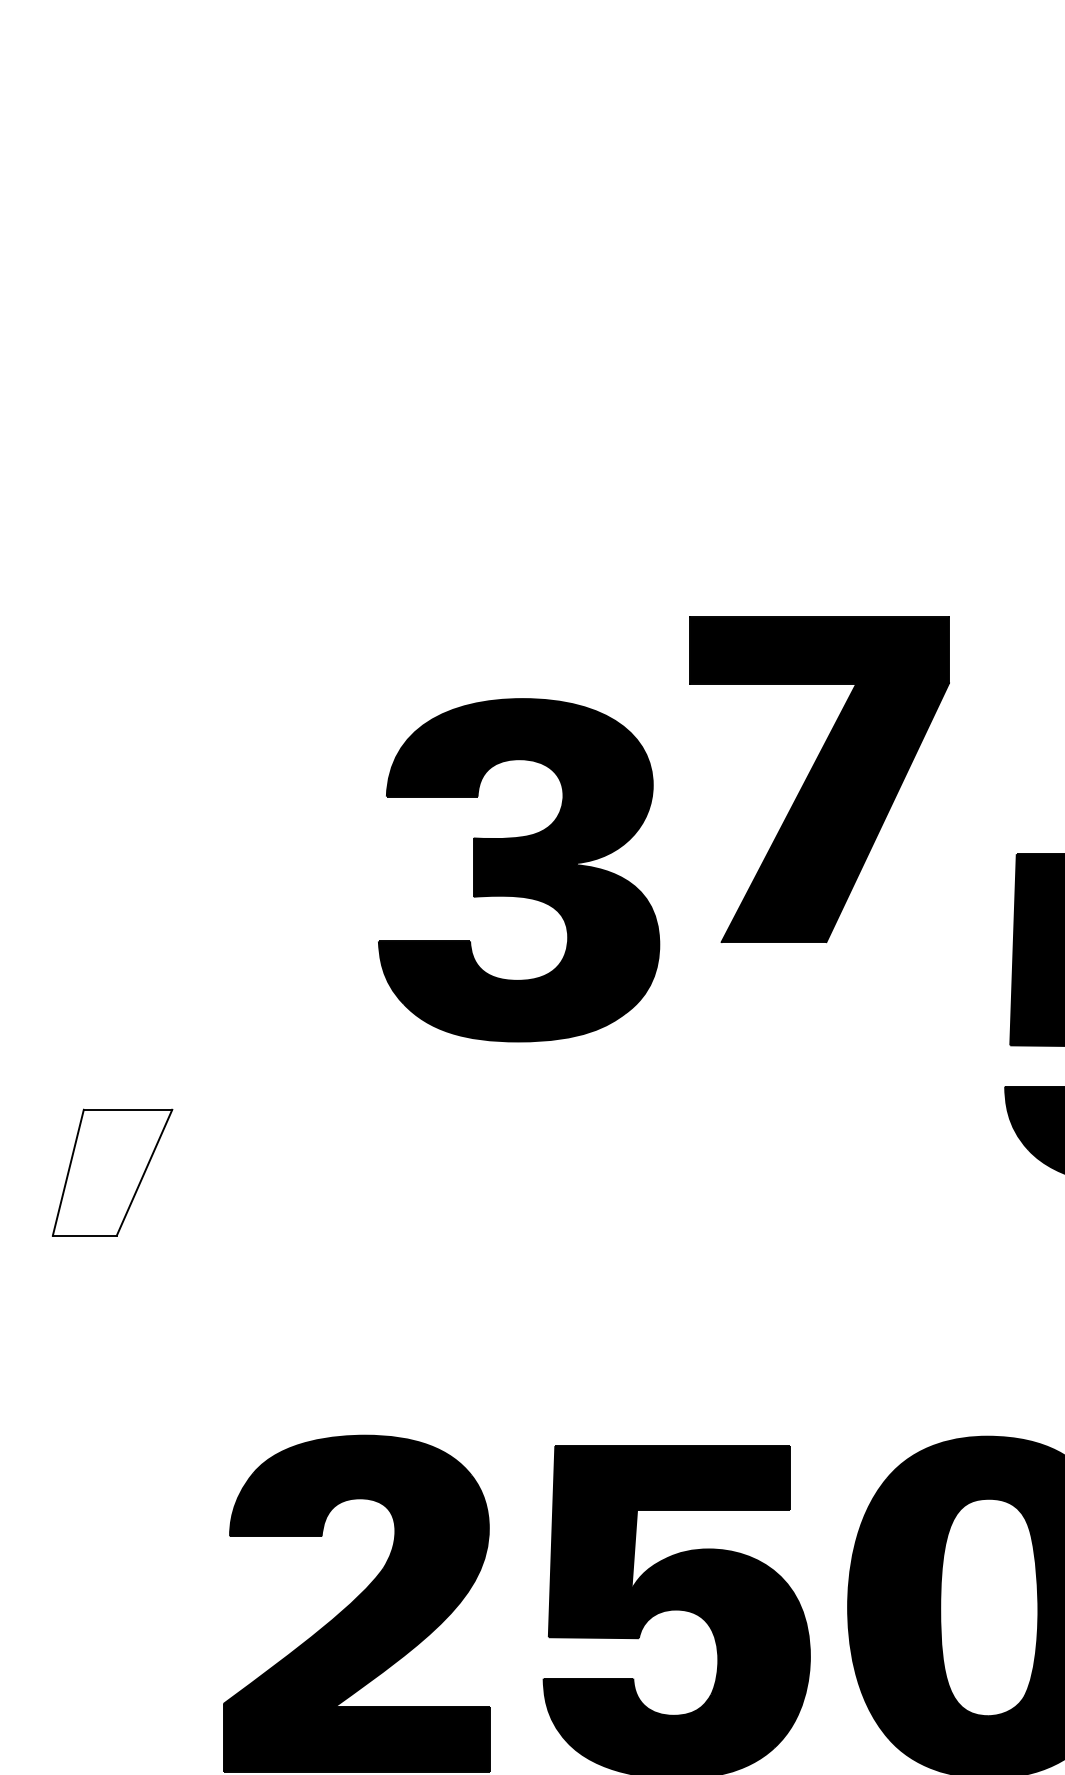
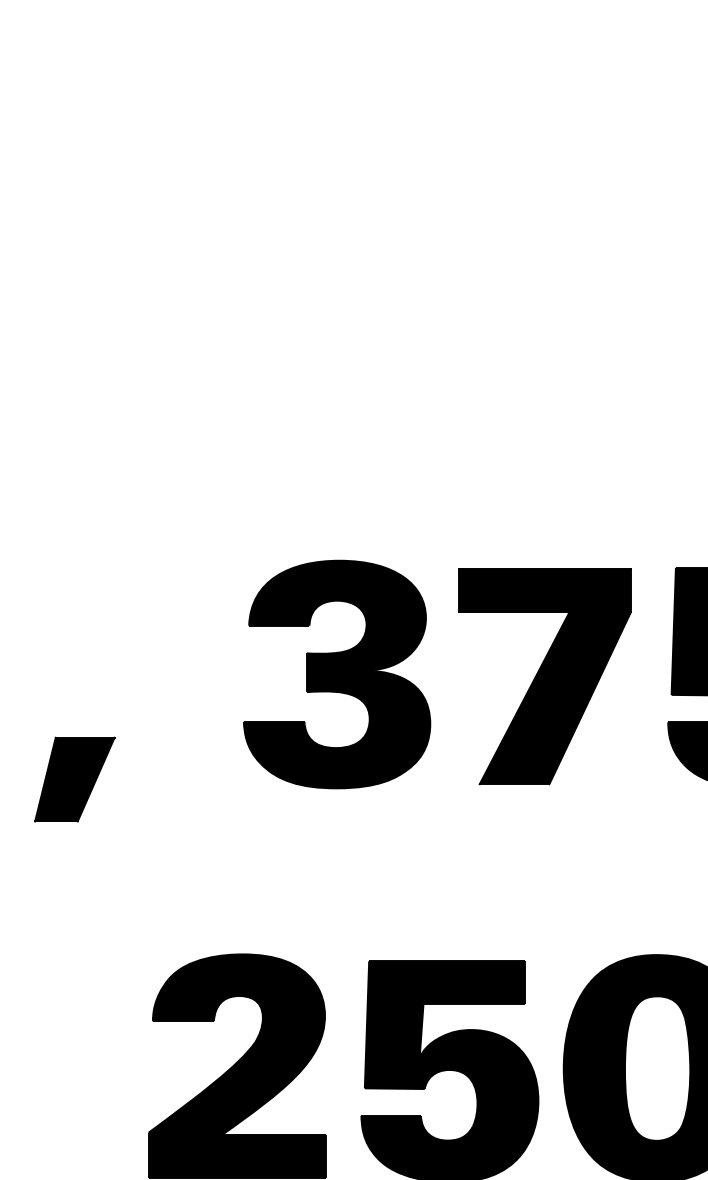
part: (819, 779) -> (544, 676), moved
part: (519, 870) -> (337, 674), moved
fill: (112, 1172) -> (74, 779), added

